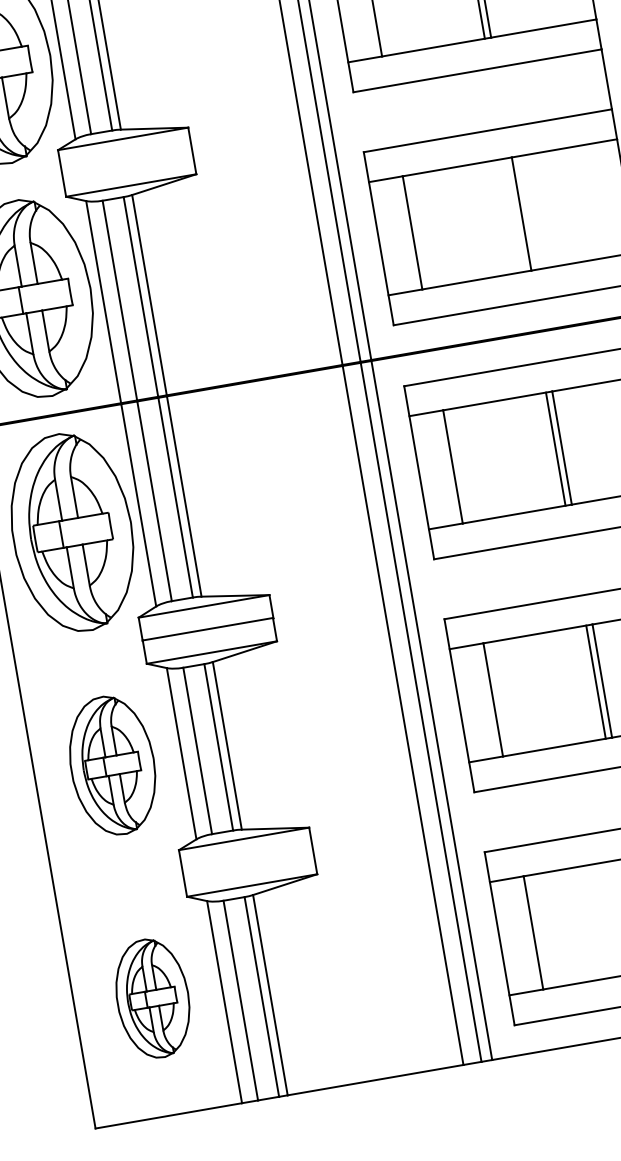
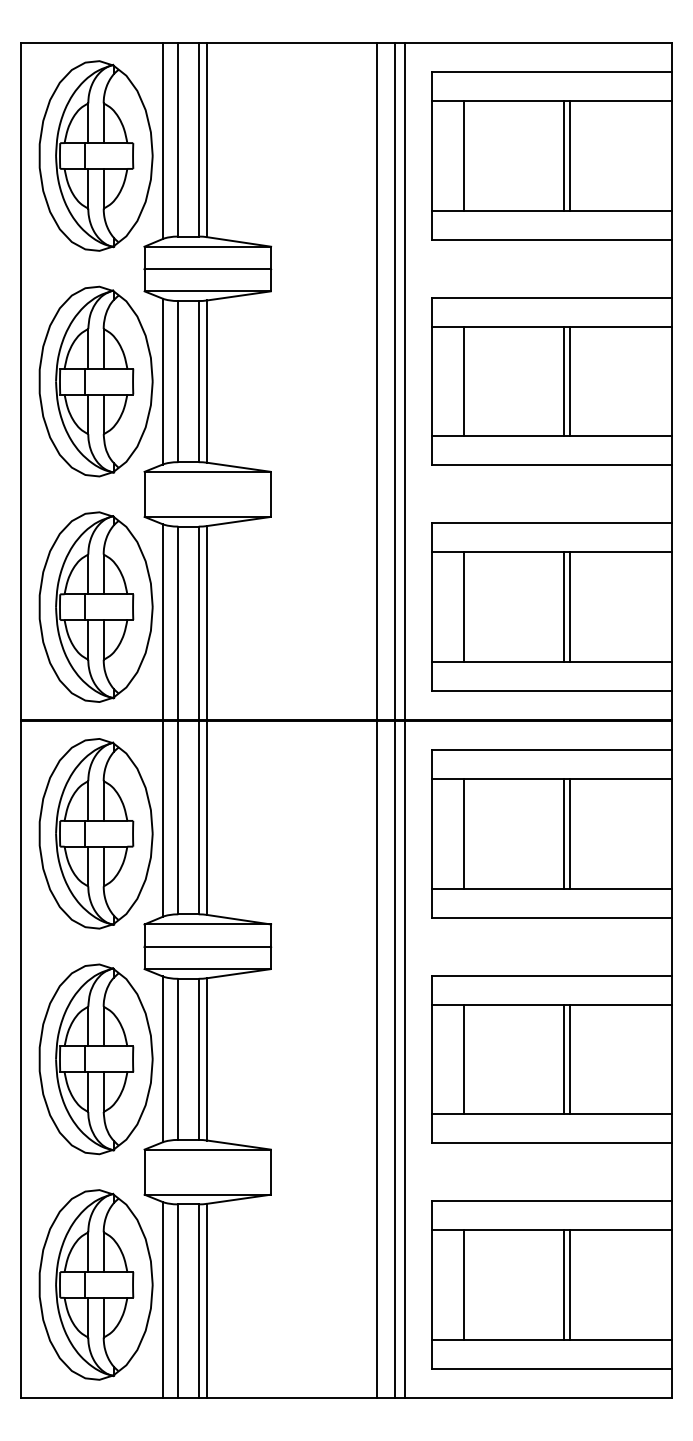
line: (514, 214) -> (563, 606), added
part: (112, 765) -> (95, 1059), size x1.43
part: (152, 998) -> (95, 1284), size x1.67

